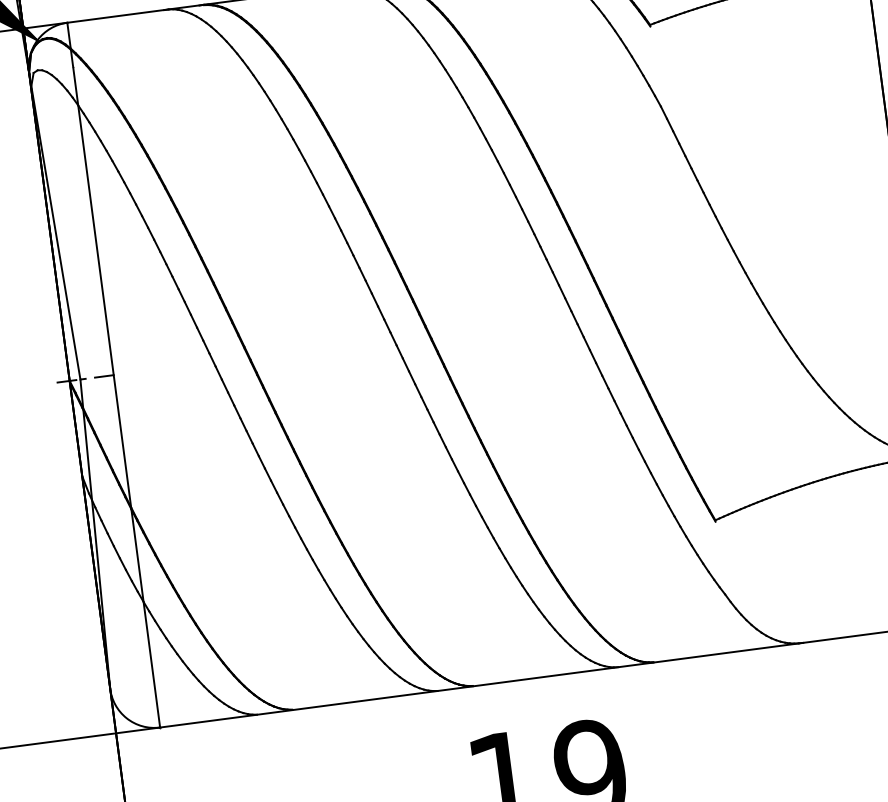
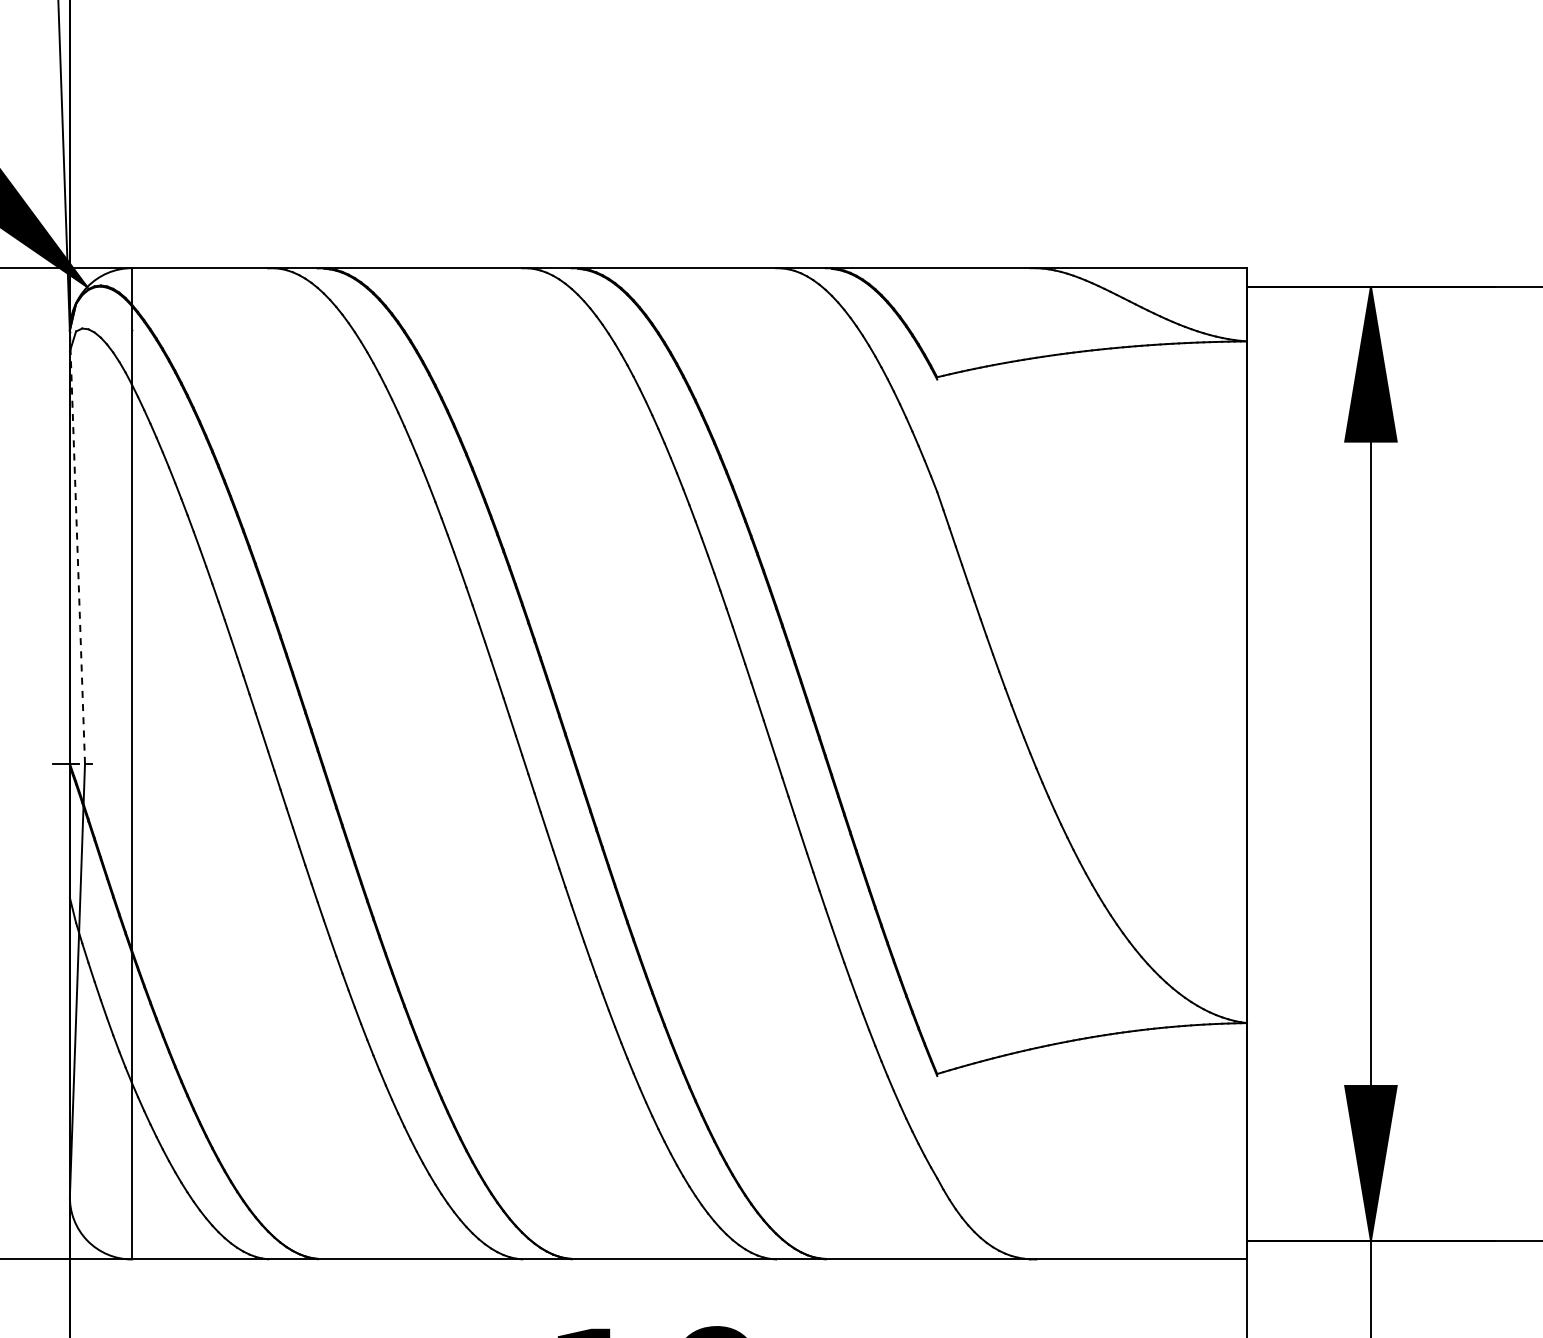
line: (54, 227) -> (77, 548), solid -> dashed
line: (104, 376) -> (118, 763), removed

